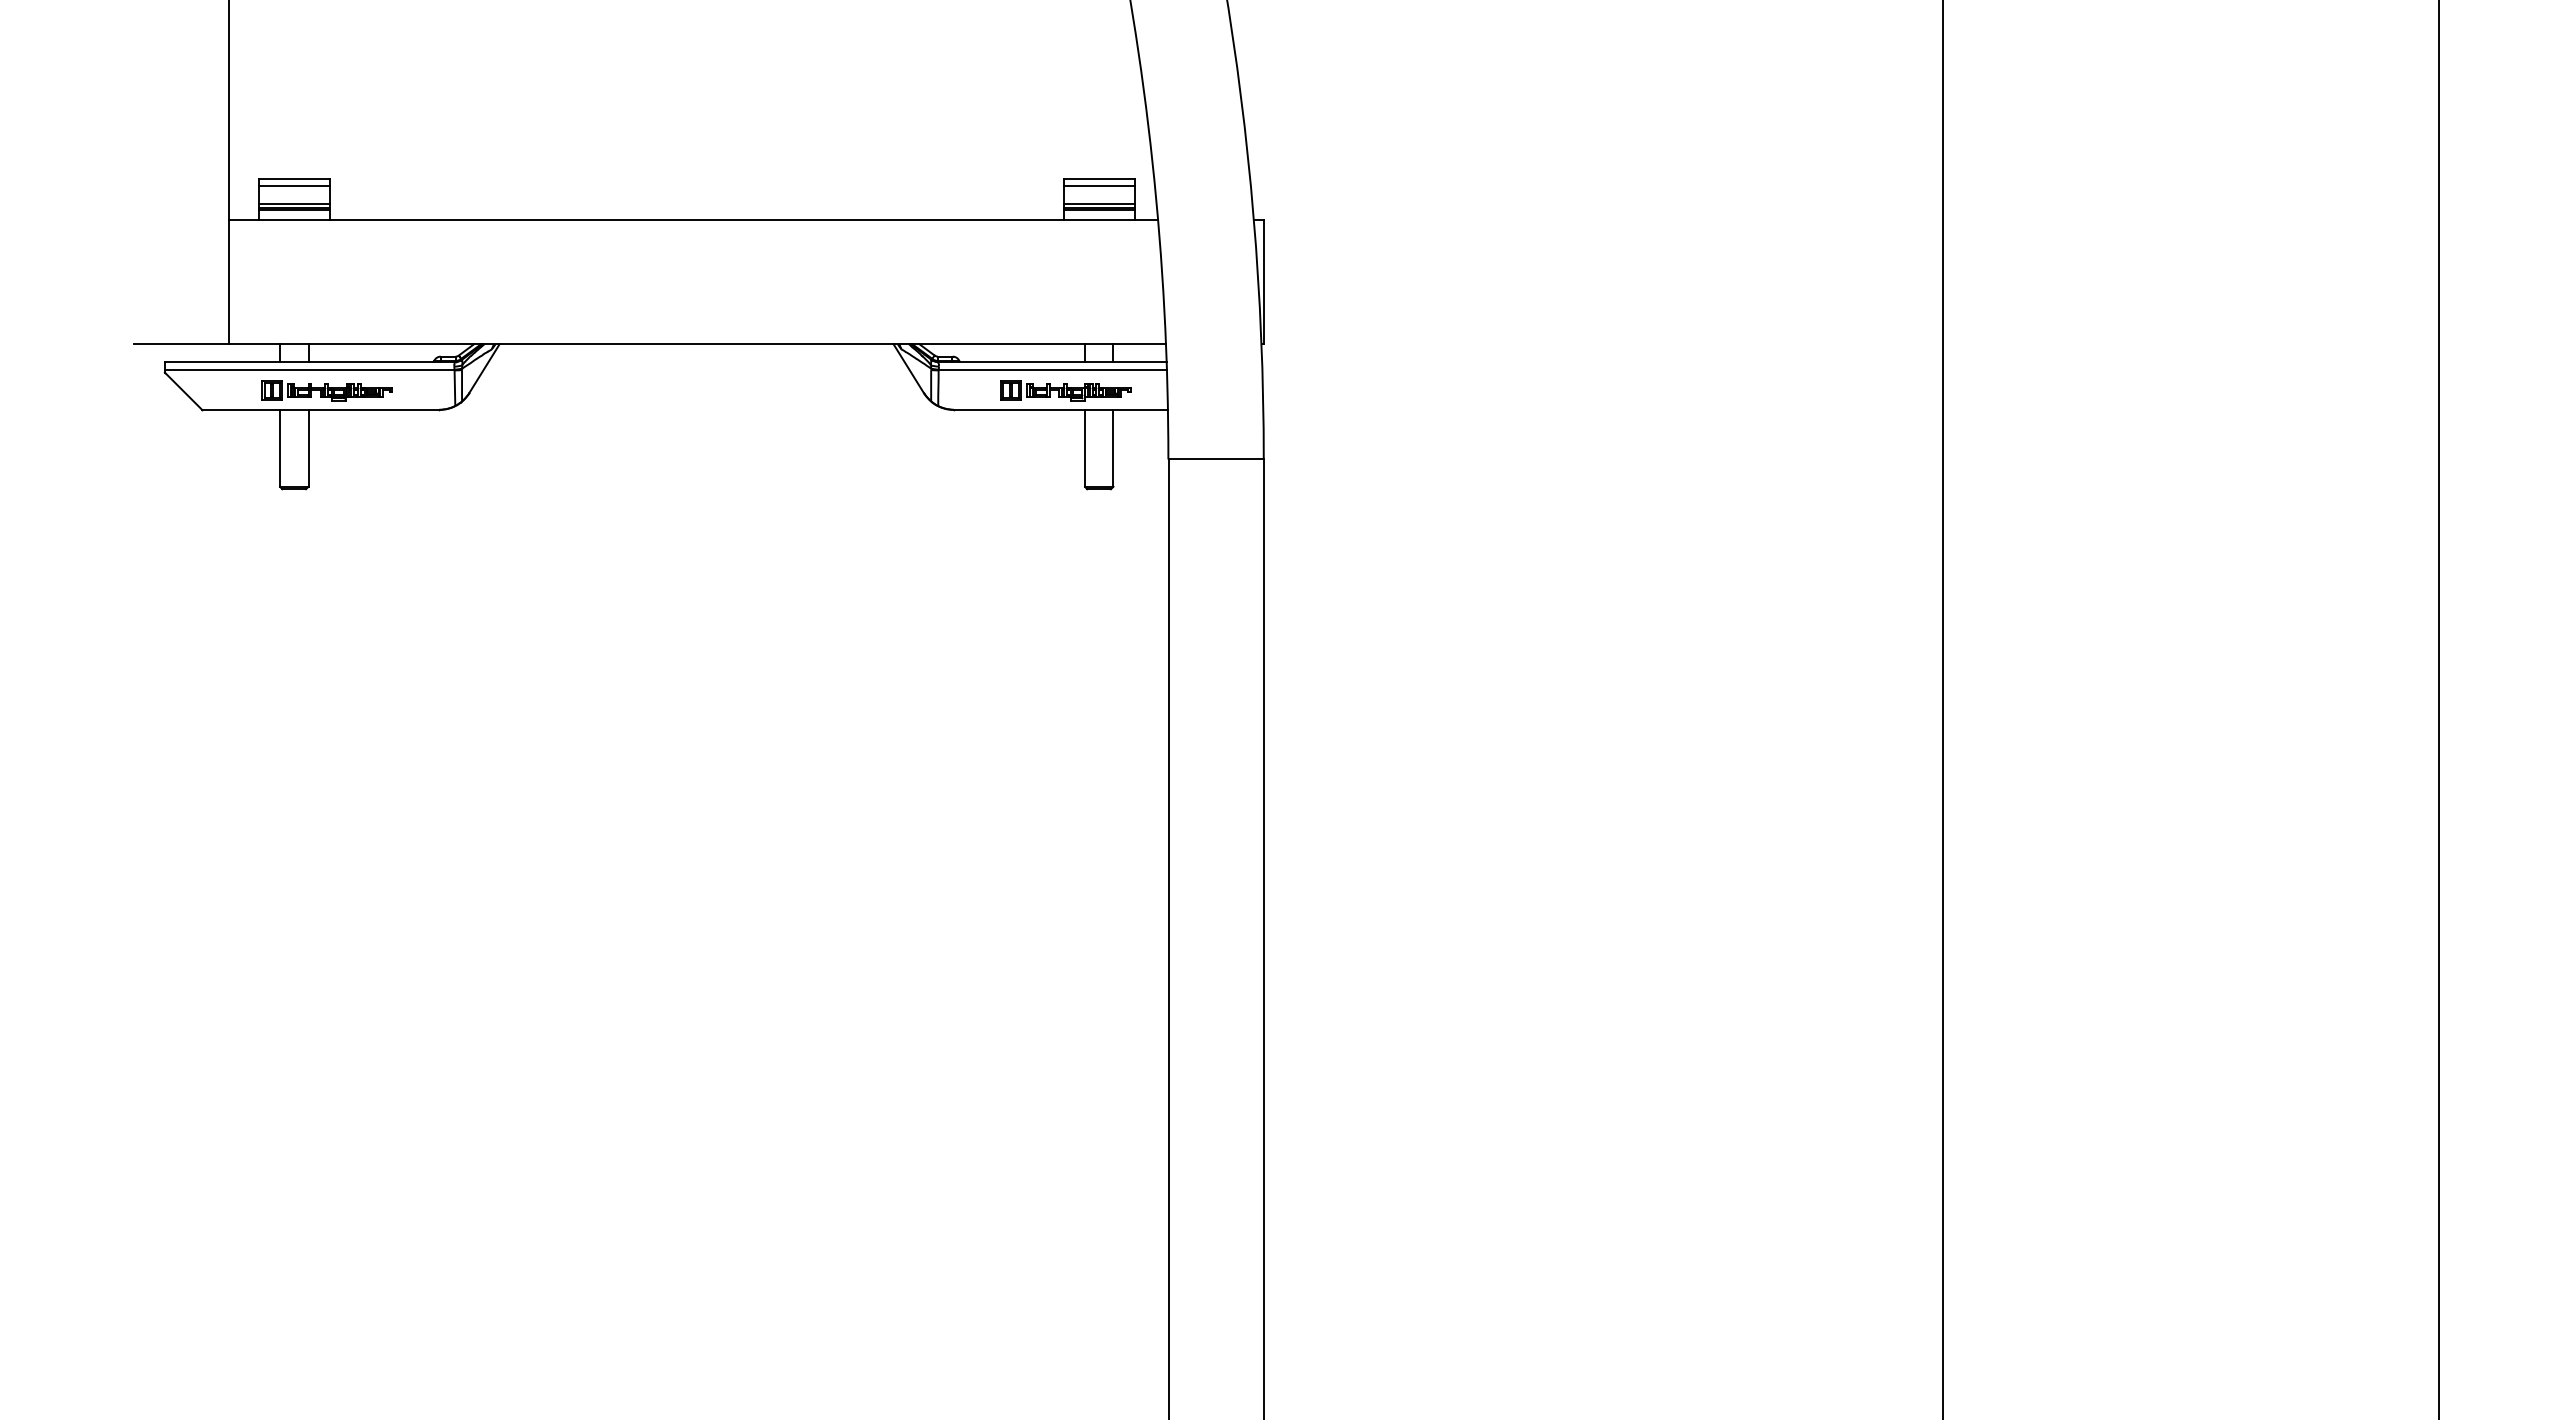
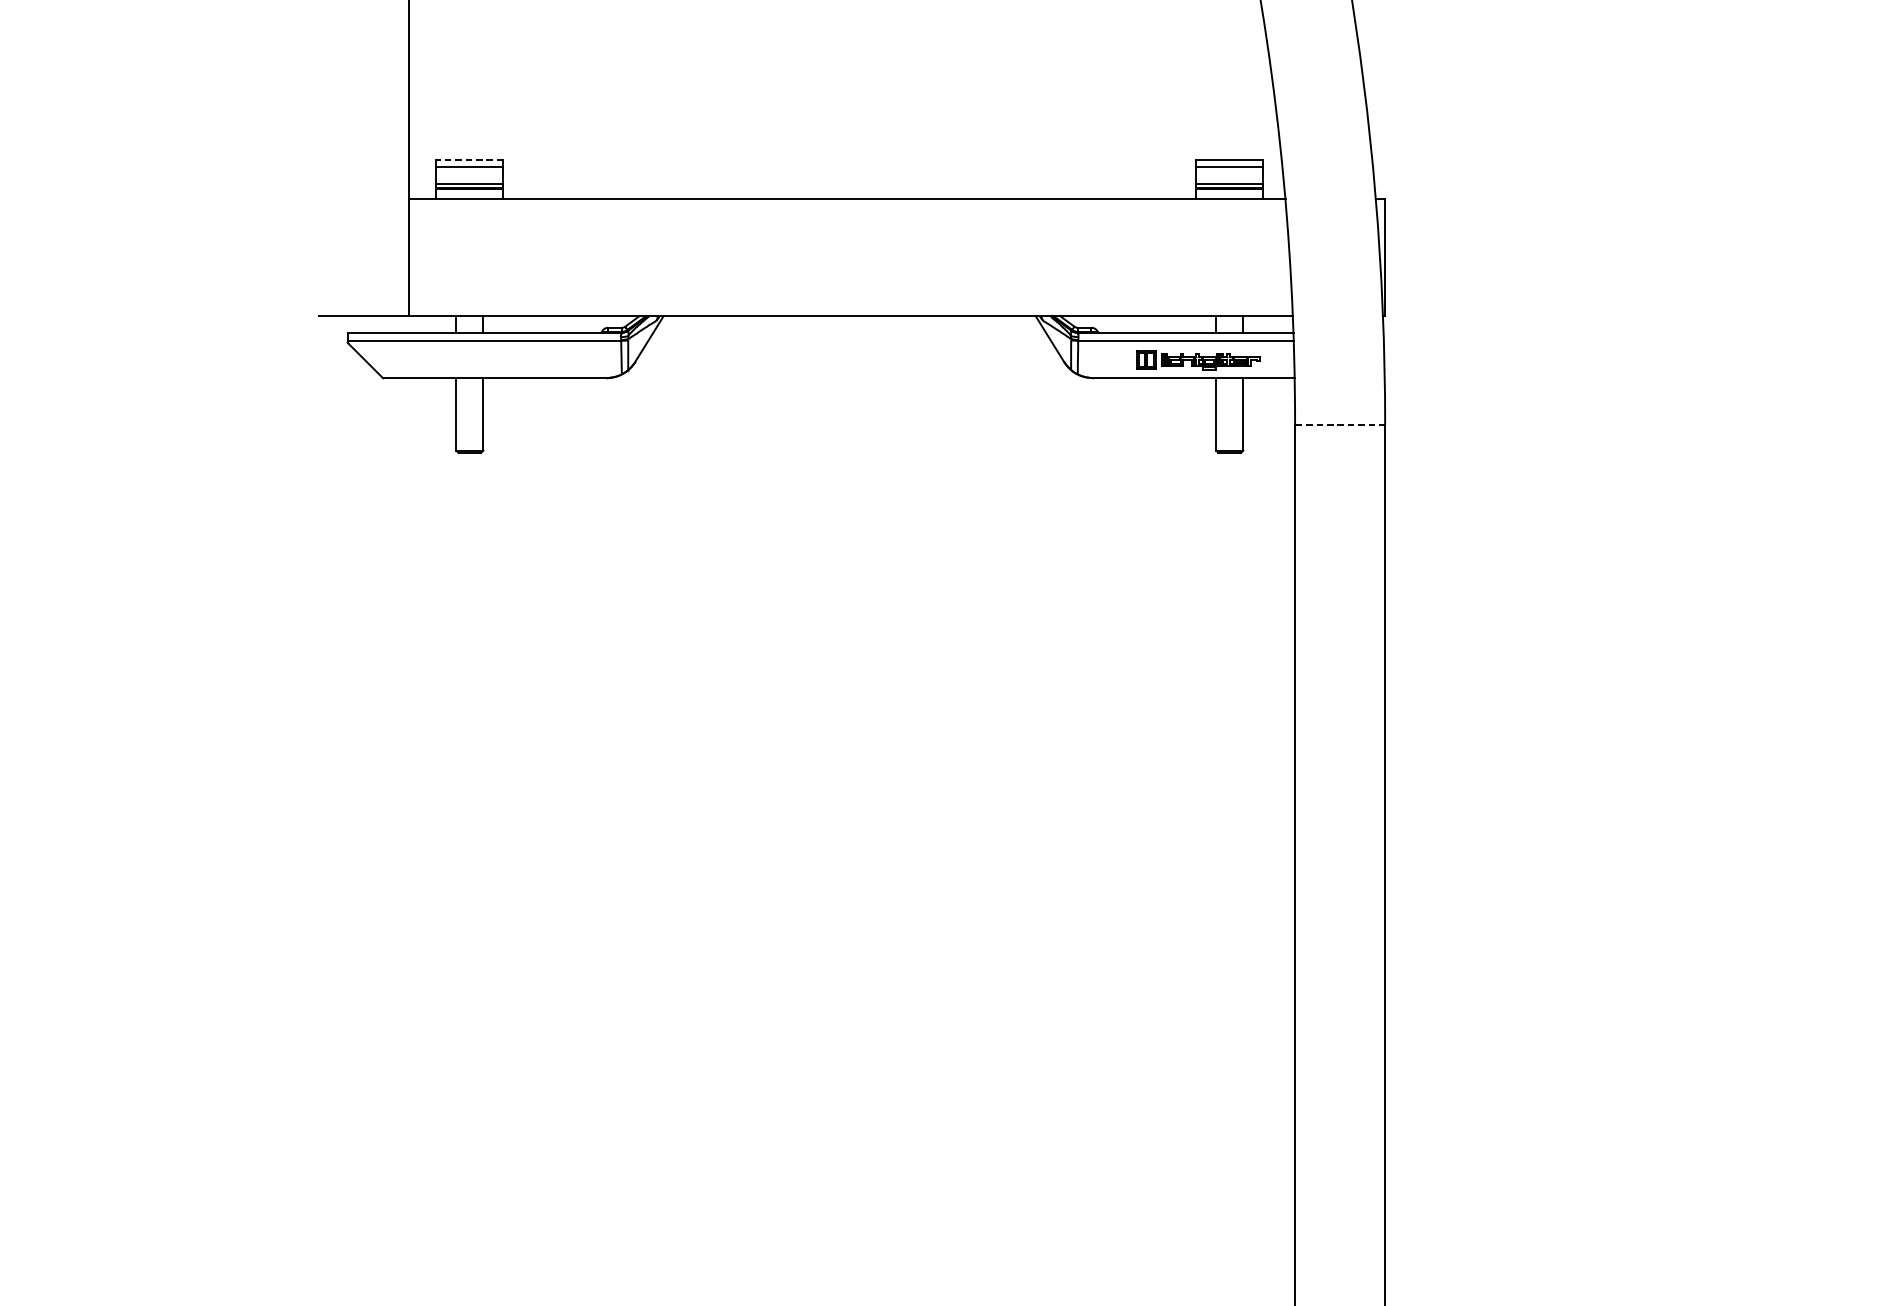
line: (293, 179) -> (469, 160), solid -> dashed
part: (326, 390) -> (500, 359), removed
line: (1216, 459) -> (1340, 424), solid -> dashed

